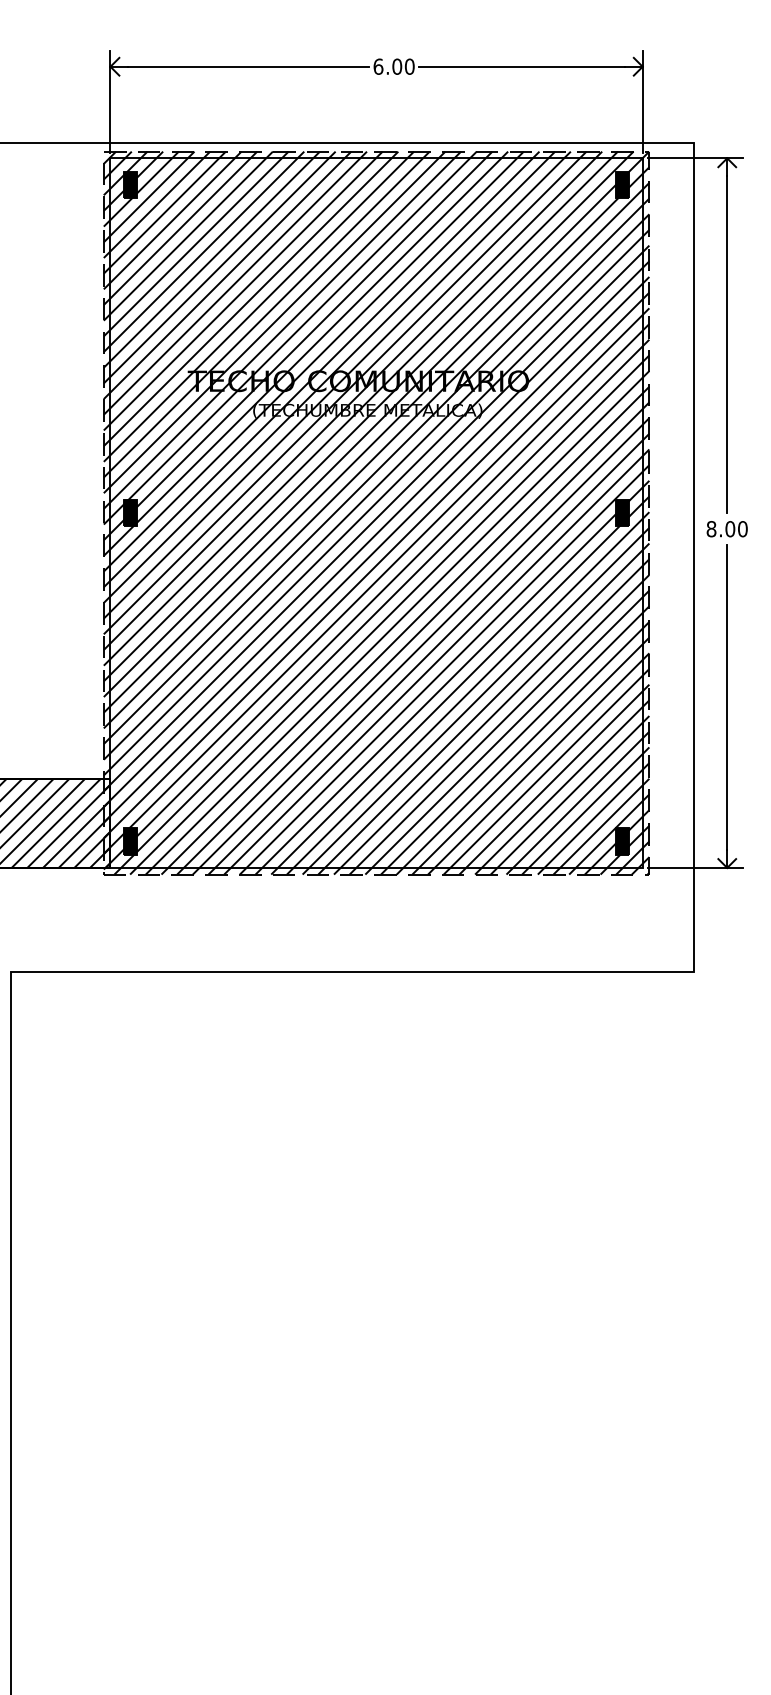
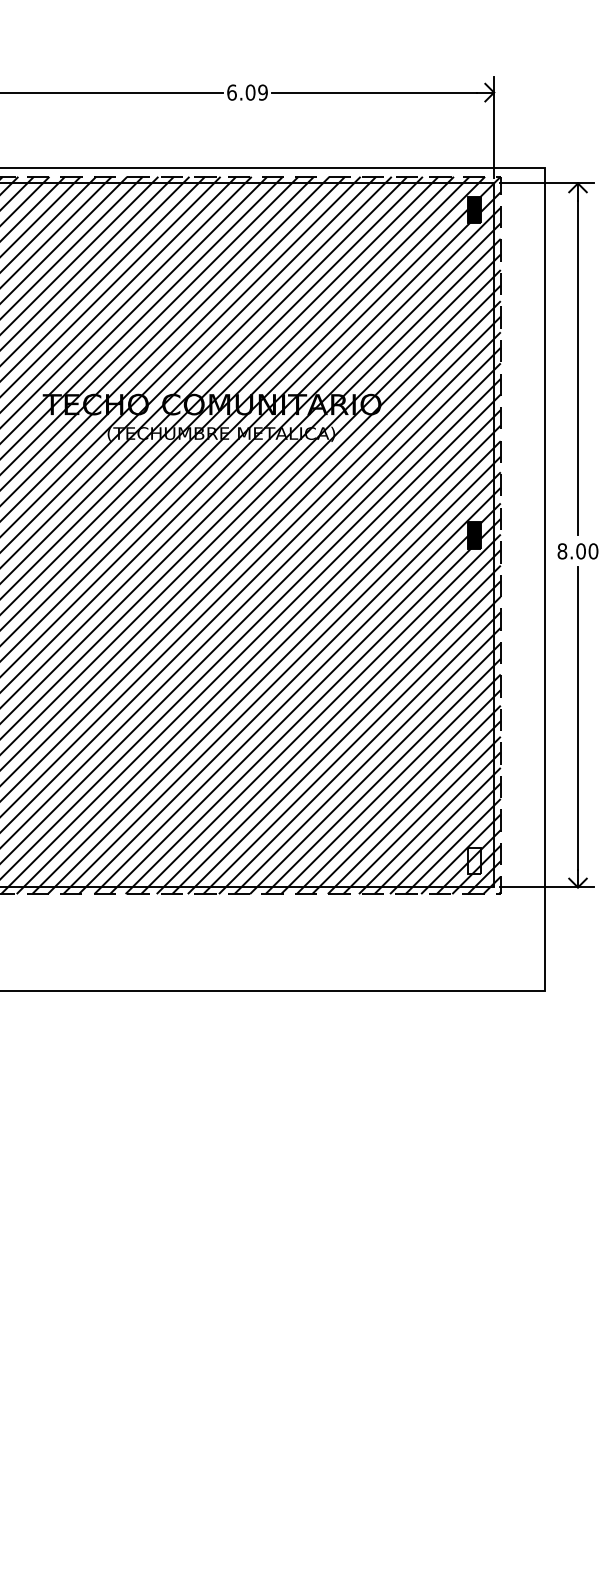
text: (409, 66) -> (262, 92), 6.00 -> 6.09
fill: (622, 841) -> (474, 861), removed

